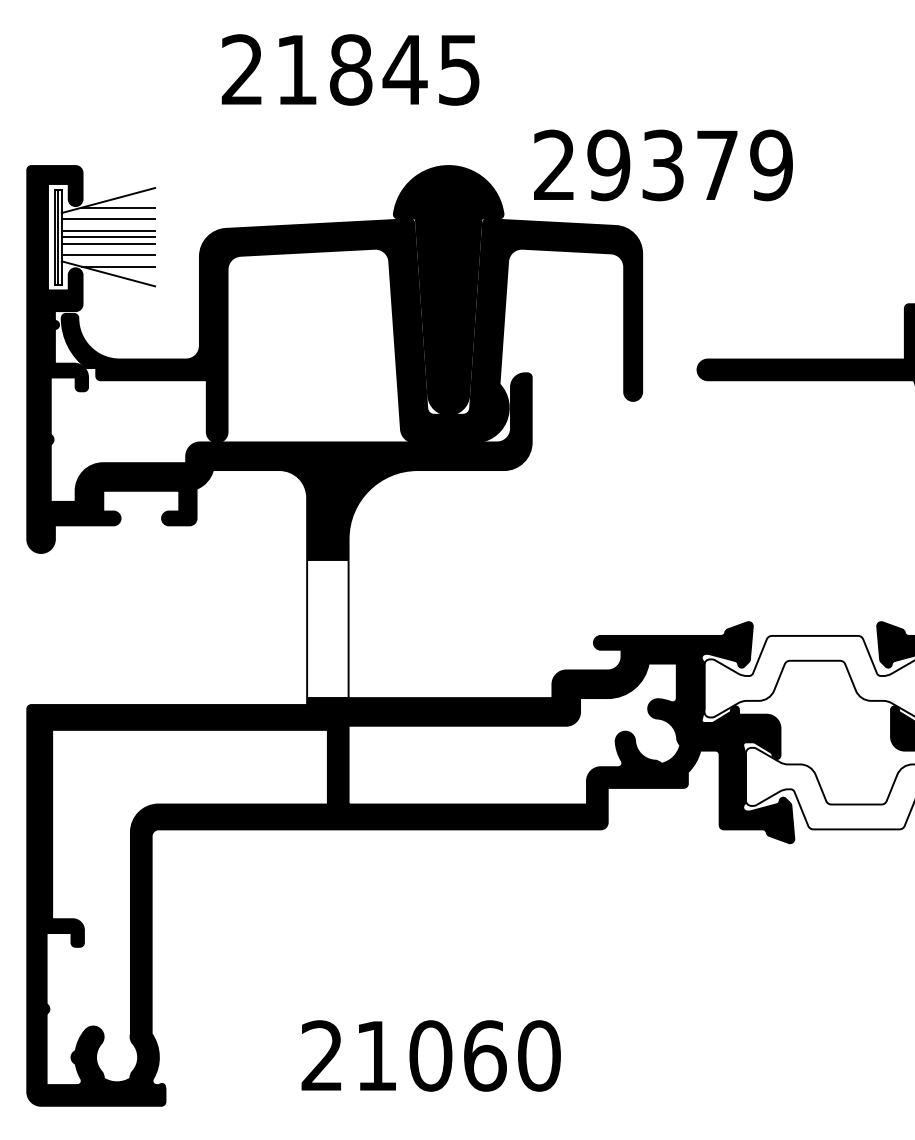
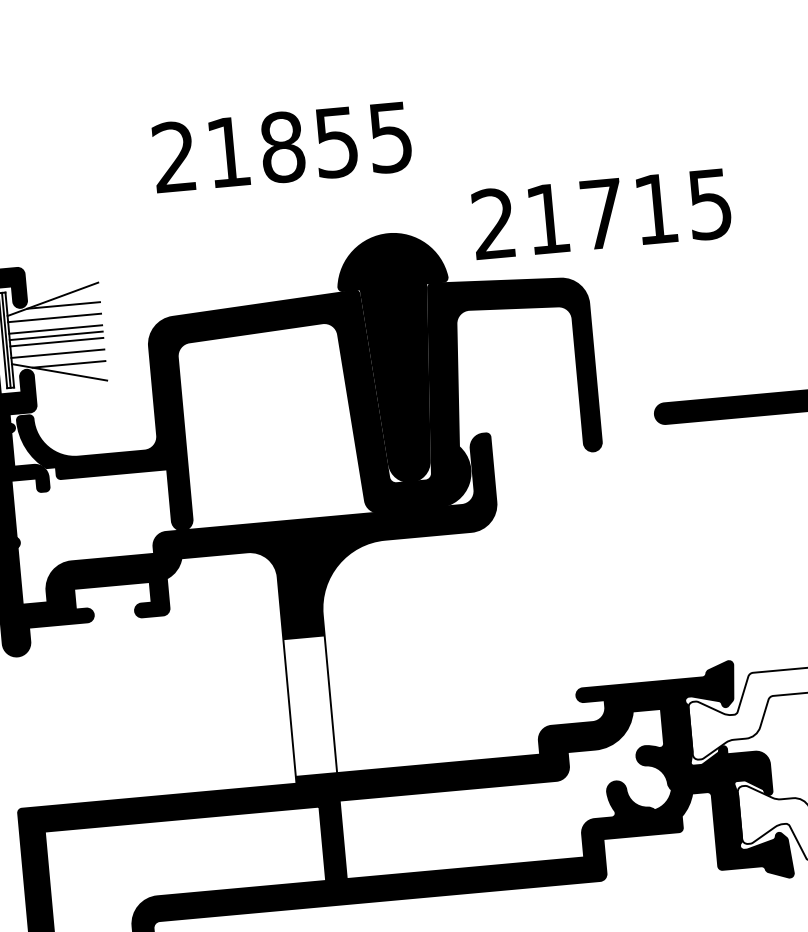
text: (404, 70) -> (335, 142), 21845 -> 21855
text: (689, 165) -> (628, 211), 29379 -> 21715

